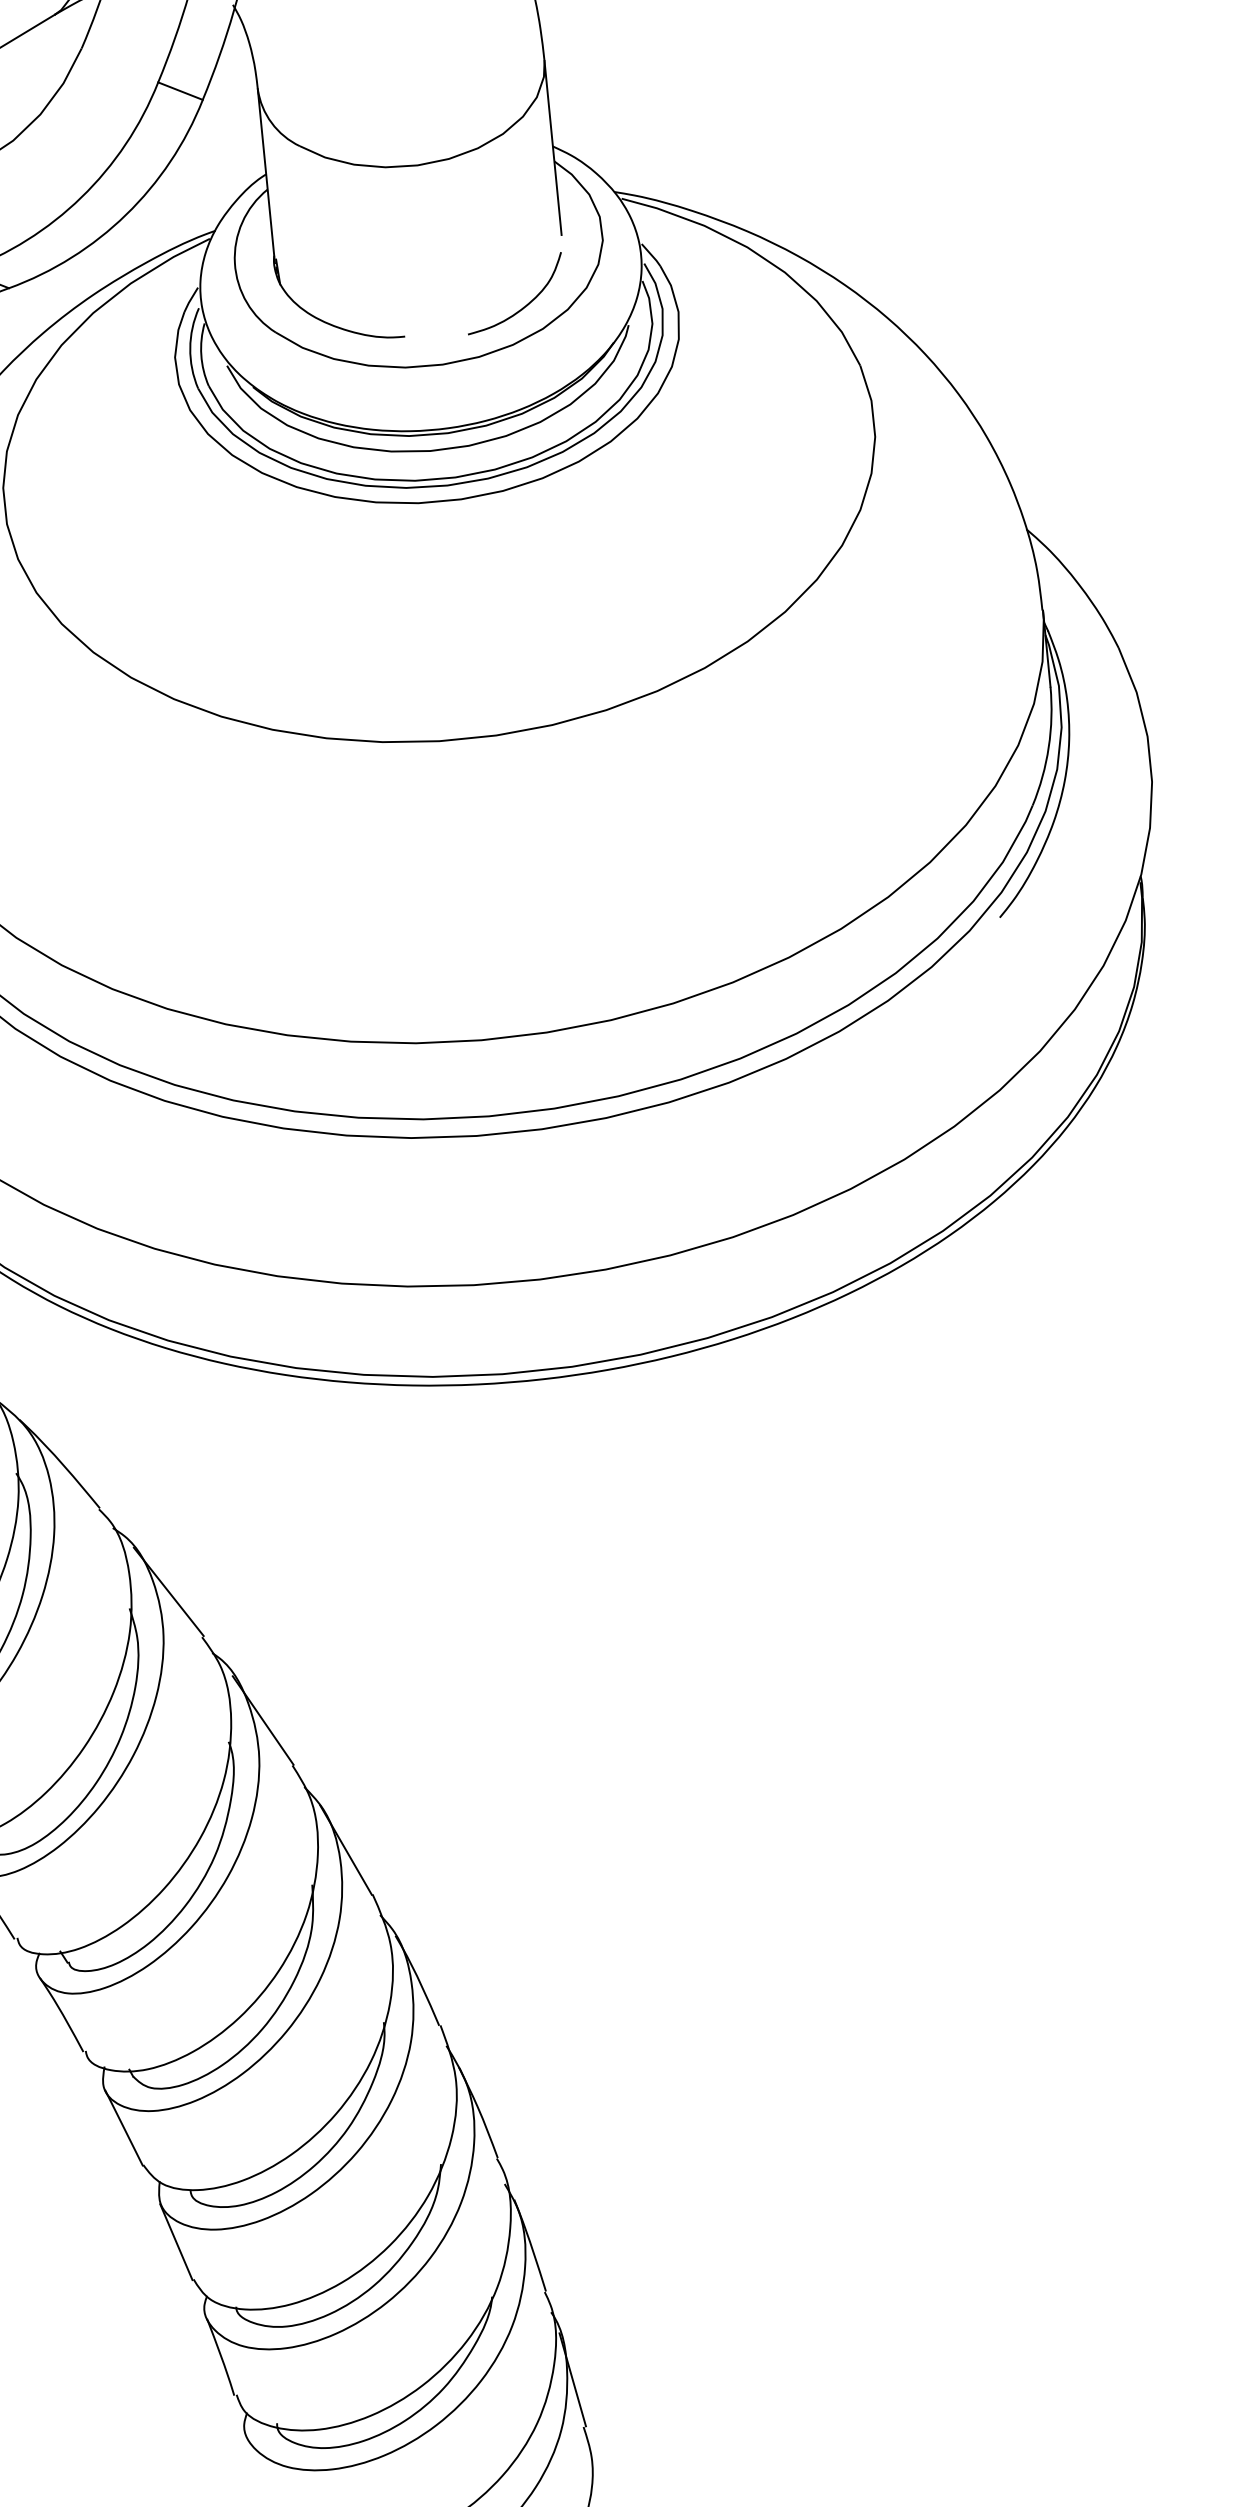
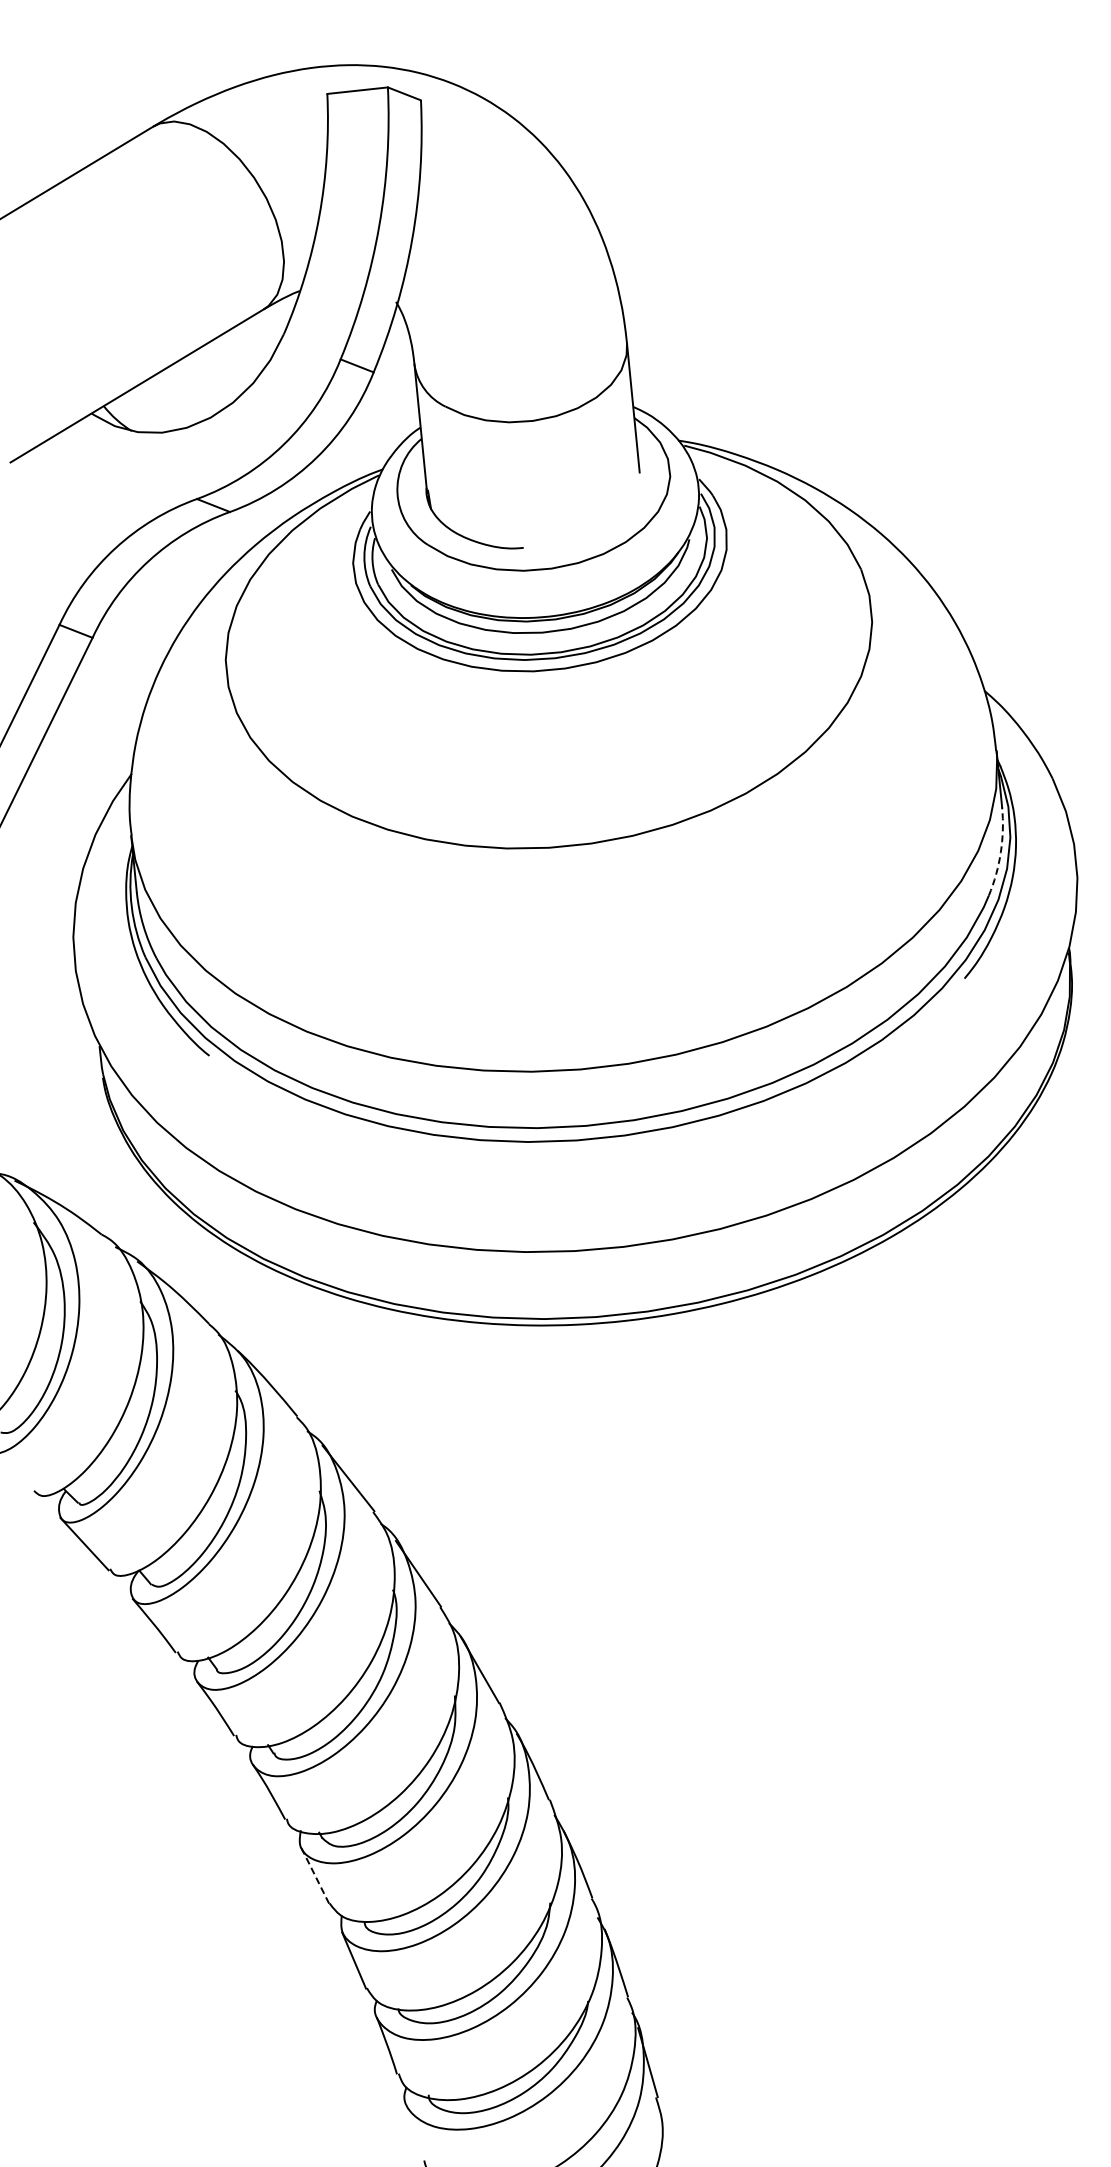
curve: (526, 303) -> (613, 523), removed
arc: (1048, 747) -> (1000, 852), solid -> dashed
line: (124, 2128) -> (315, 1876), solid -> dashed

